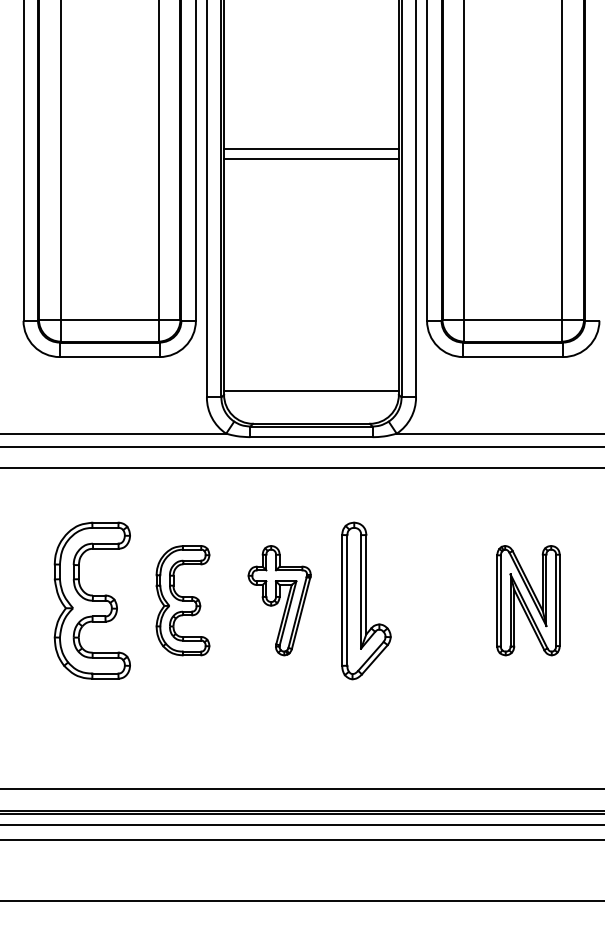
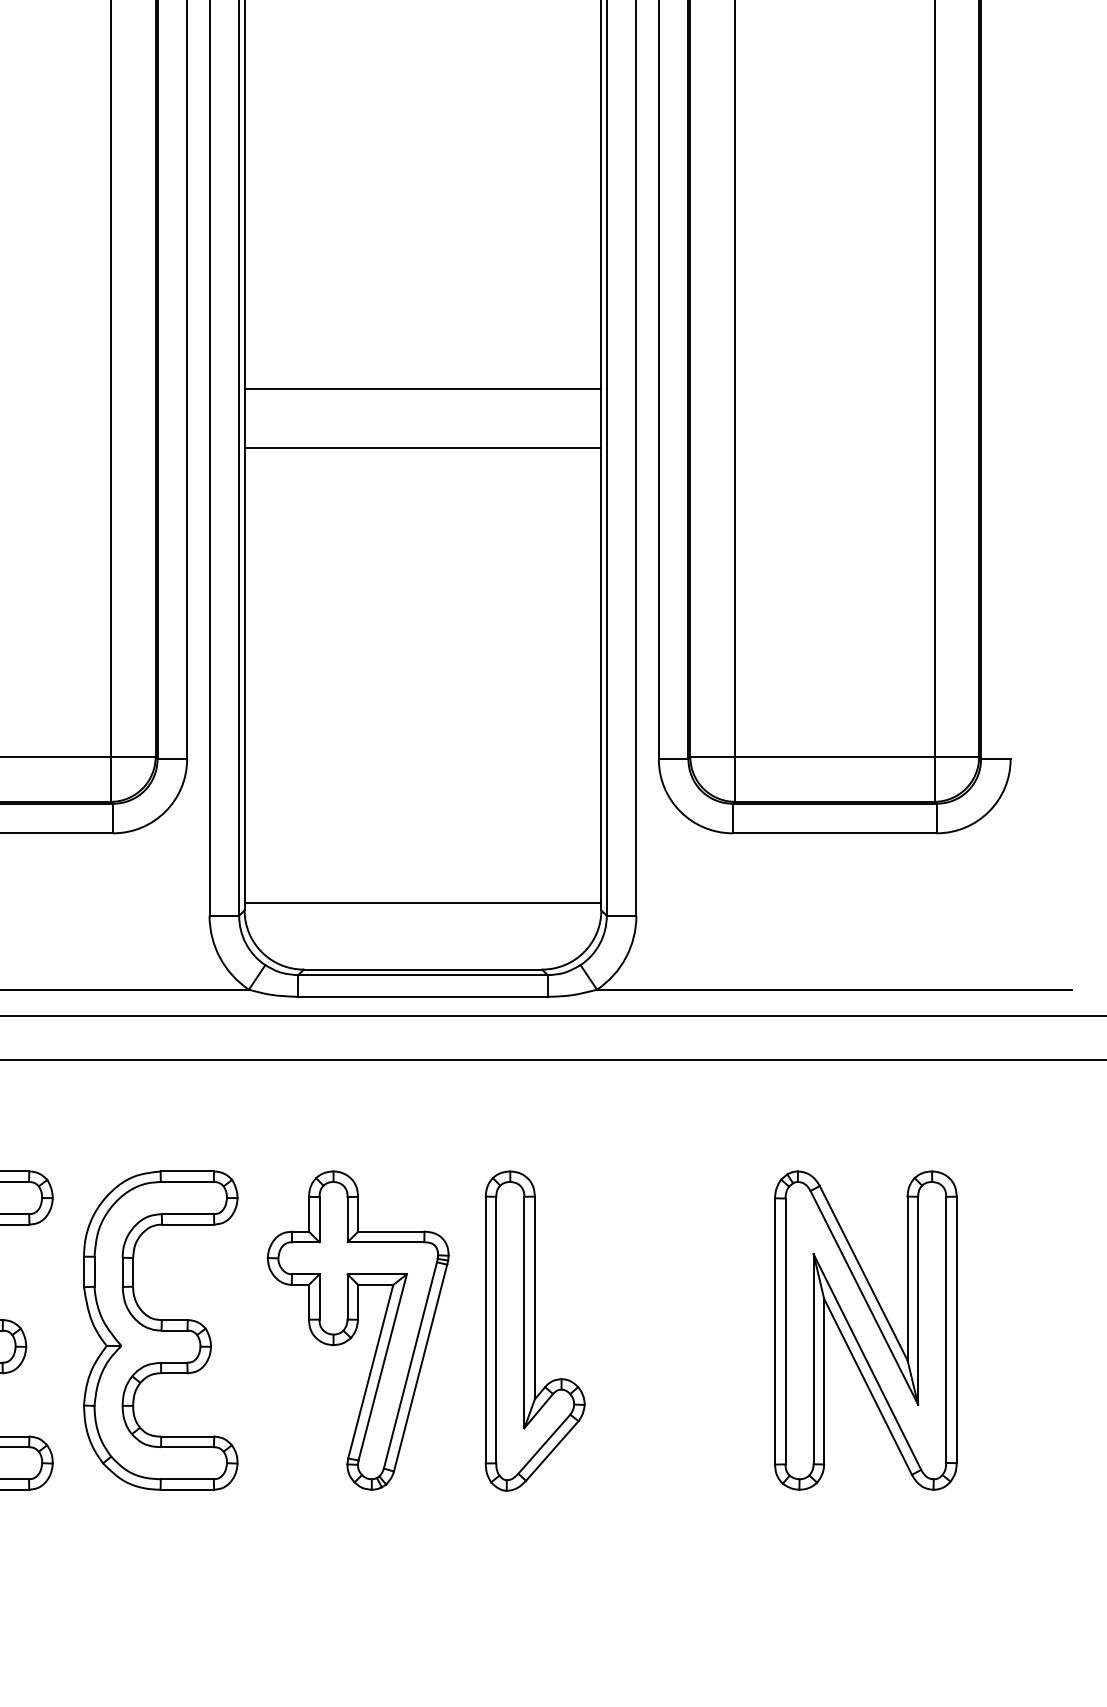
line: (311, 149) -> (423, 448), moved
line: (311, 159) -> (423, 389), moved
part: (182, 600) -> (159, 1330), size x1.43
part: (279, 600) -> (357, 1330), size x1.43
part: (528, 600) -> (865, 1330), size x1.43

